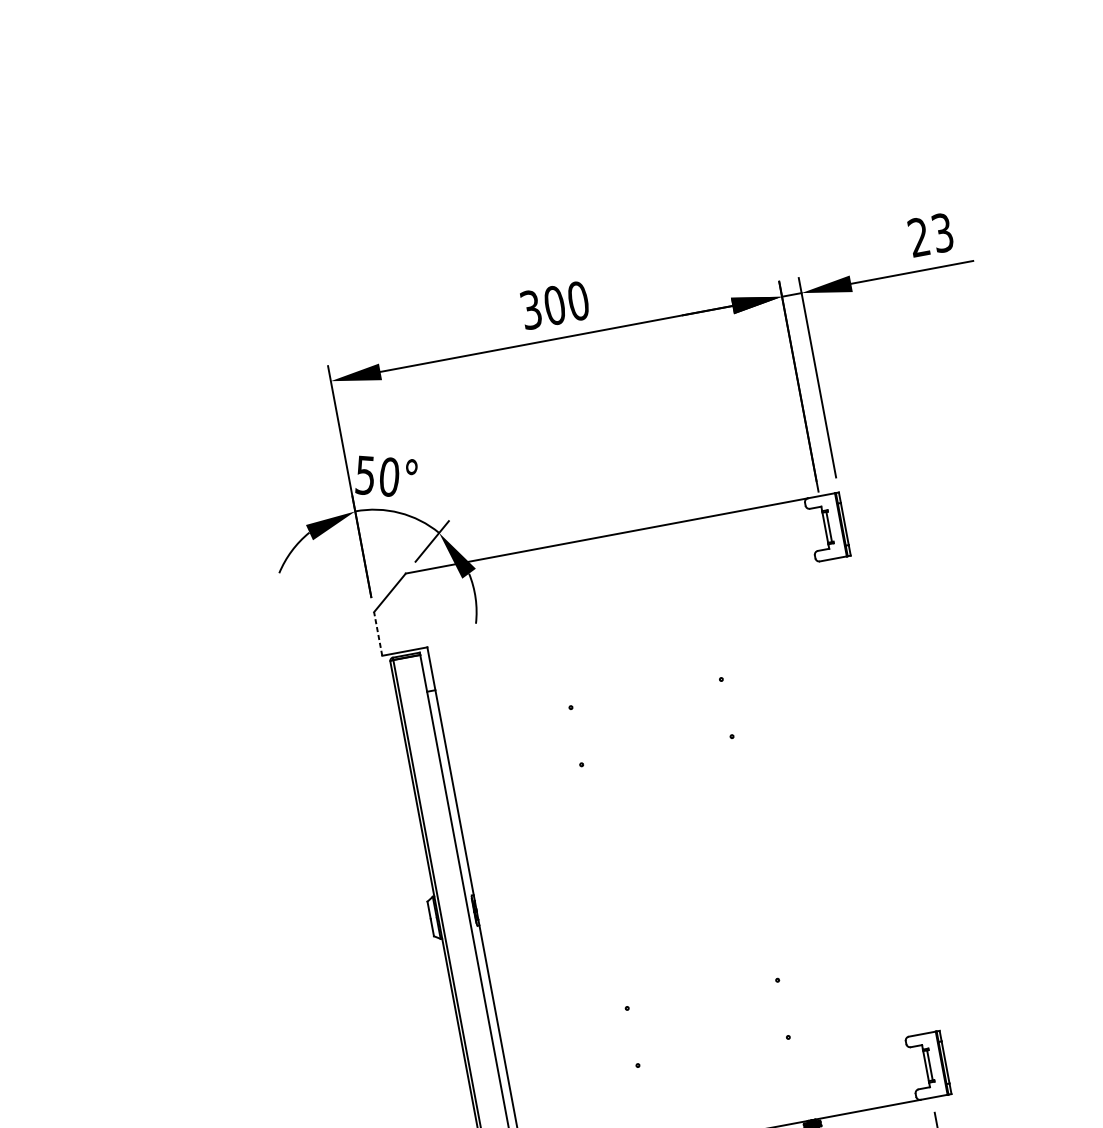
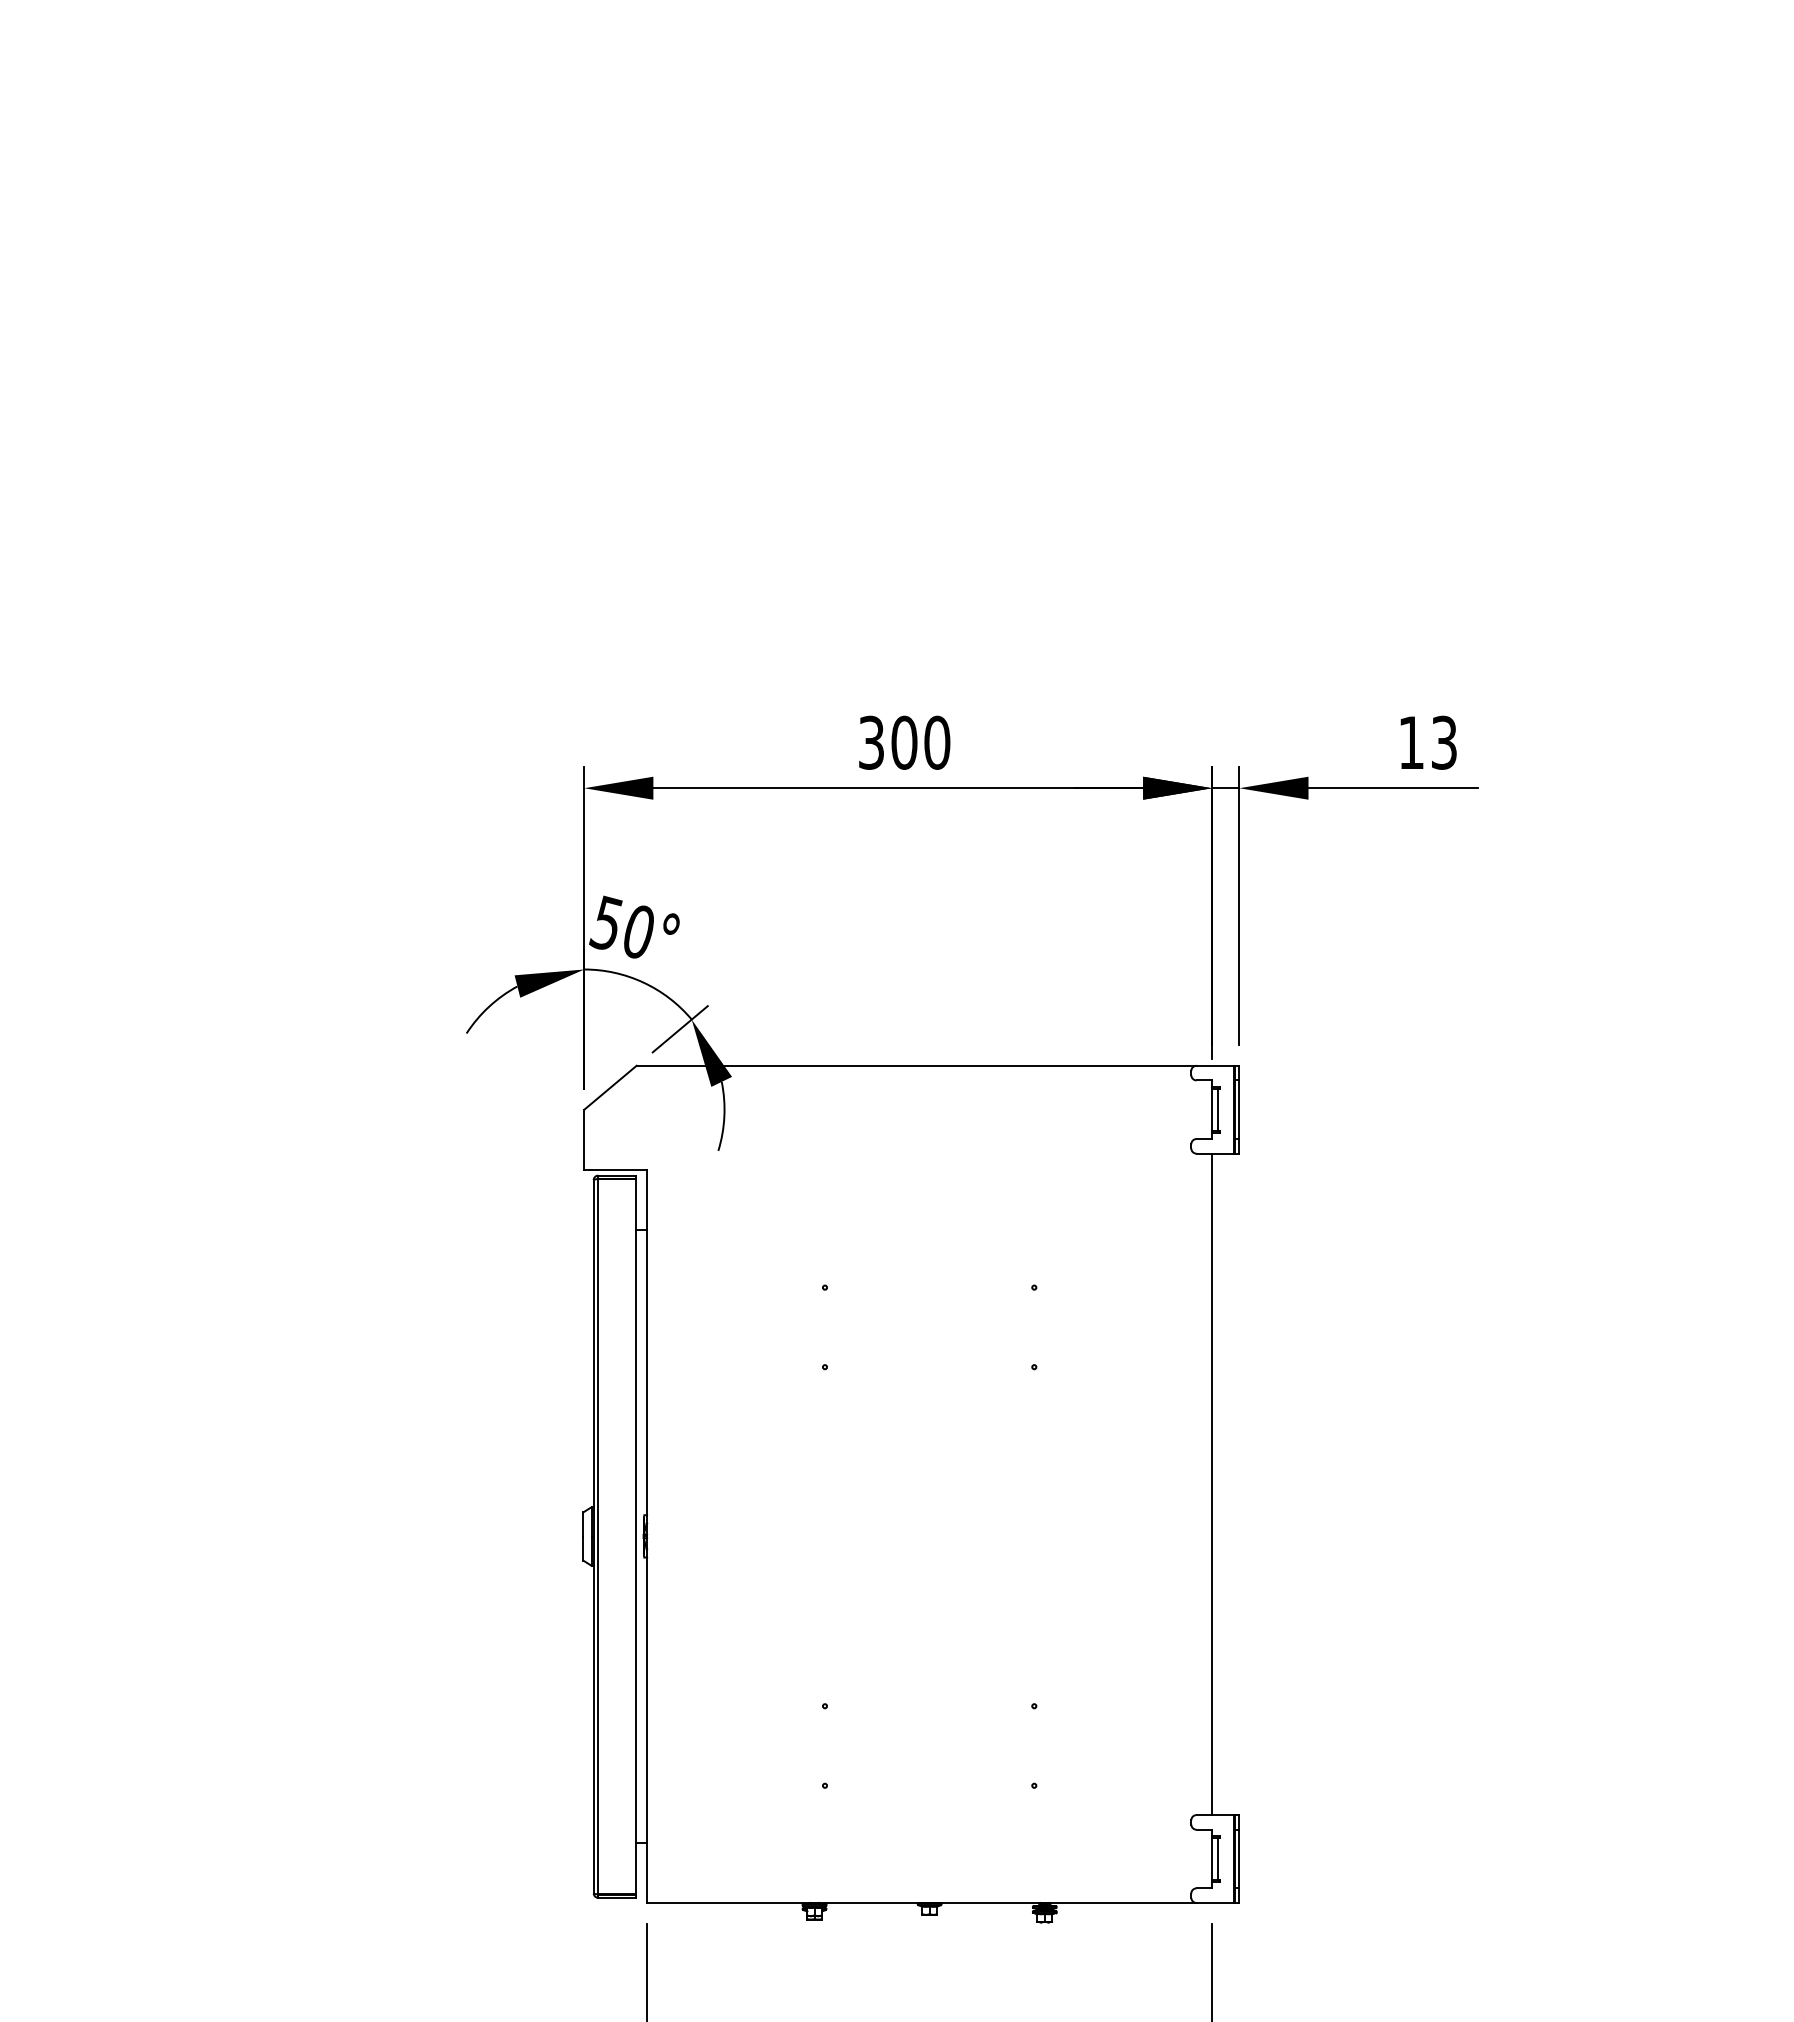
text: (918, 236) -> (1411, 741), 23 -> 13
line: (378, 633) -> (584, 1139), dashed -> solid
line: (875, 797) -> (1212, 1484), added

